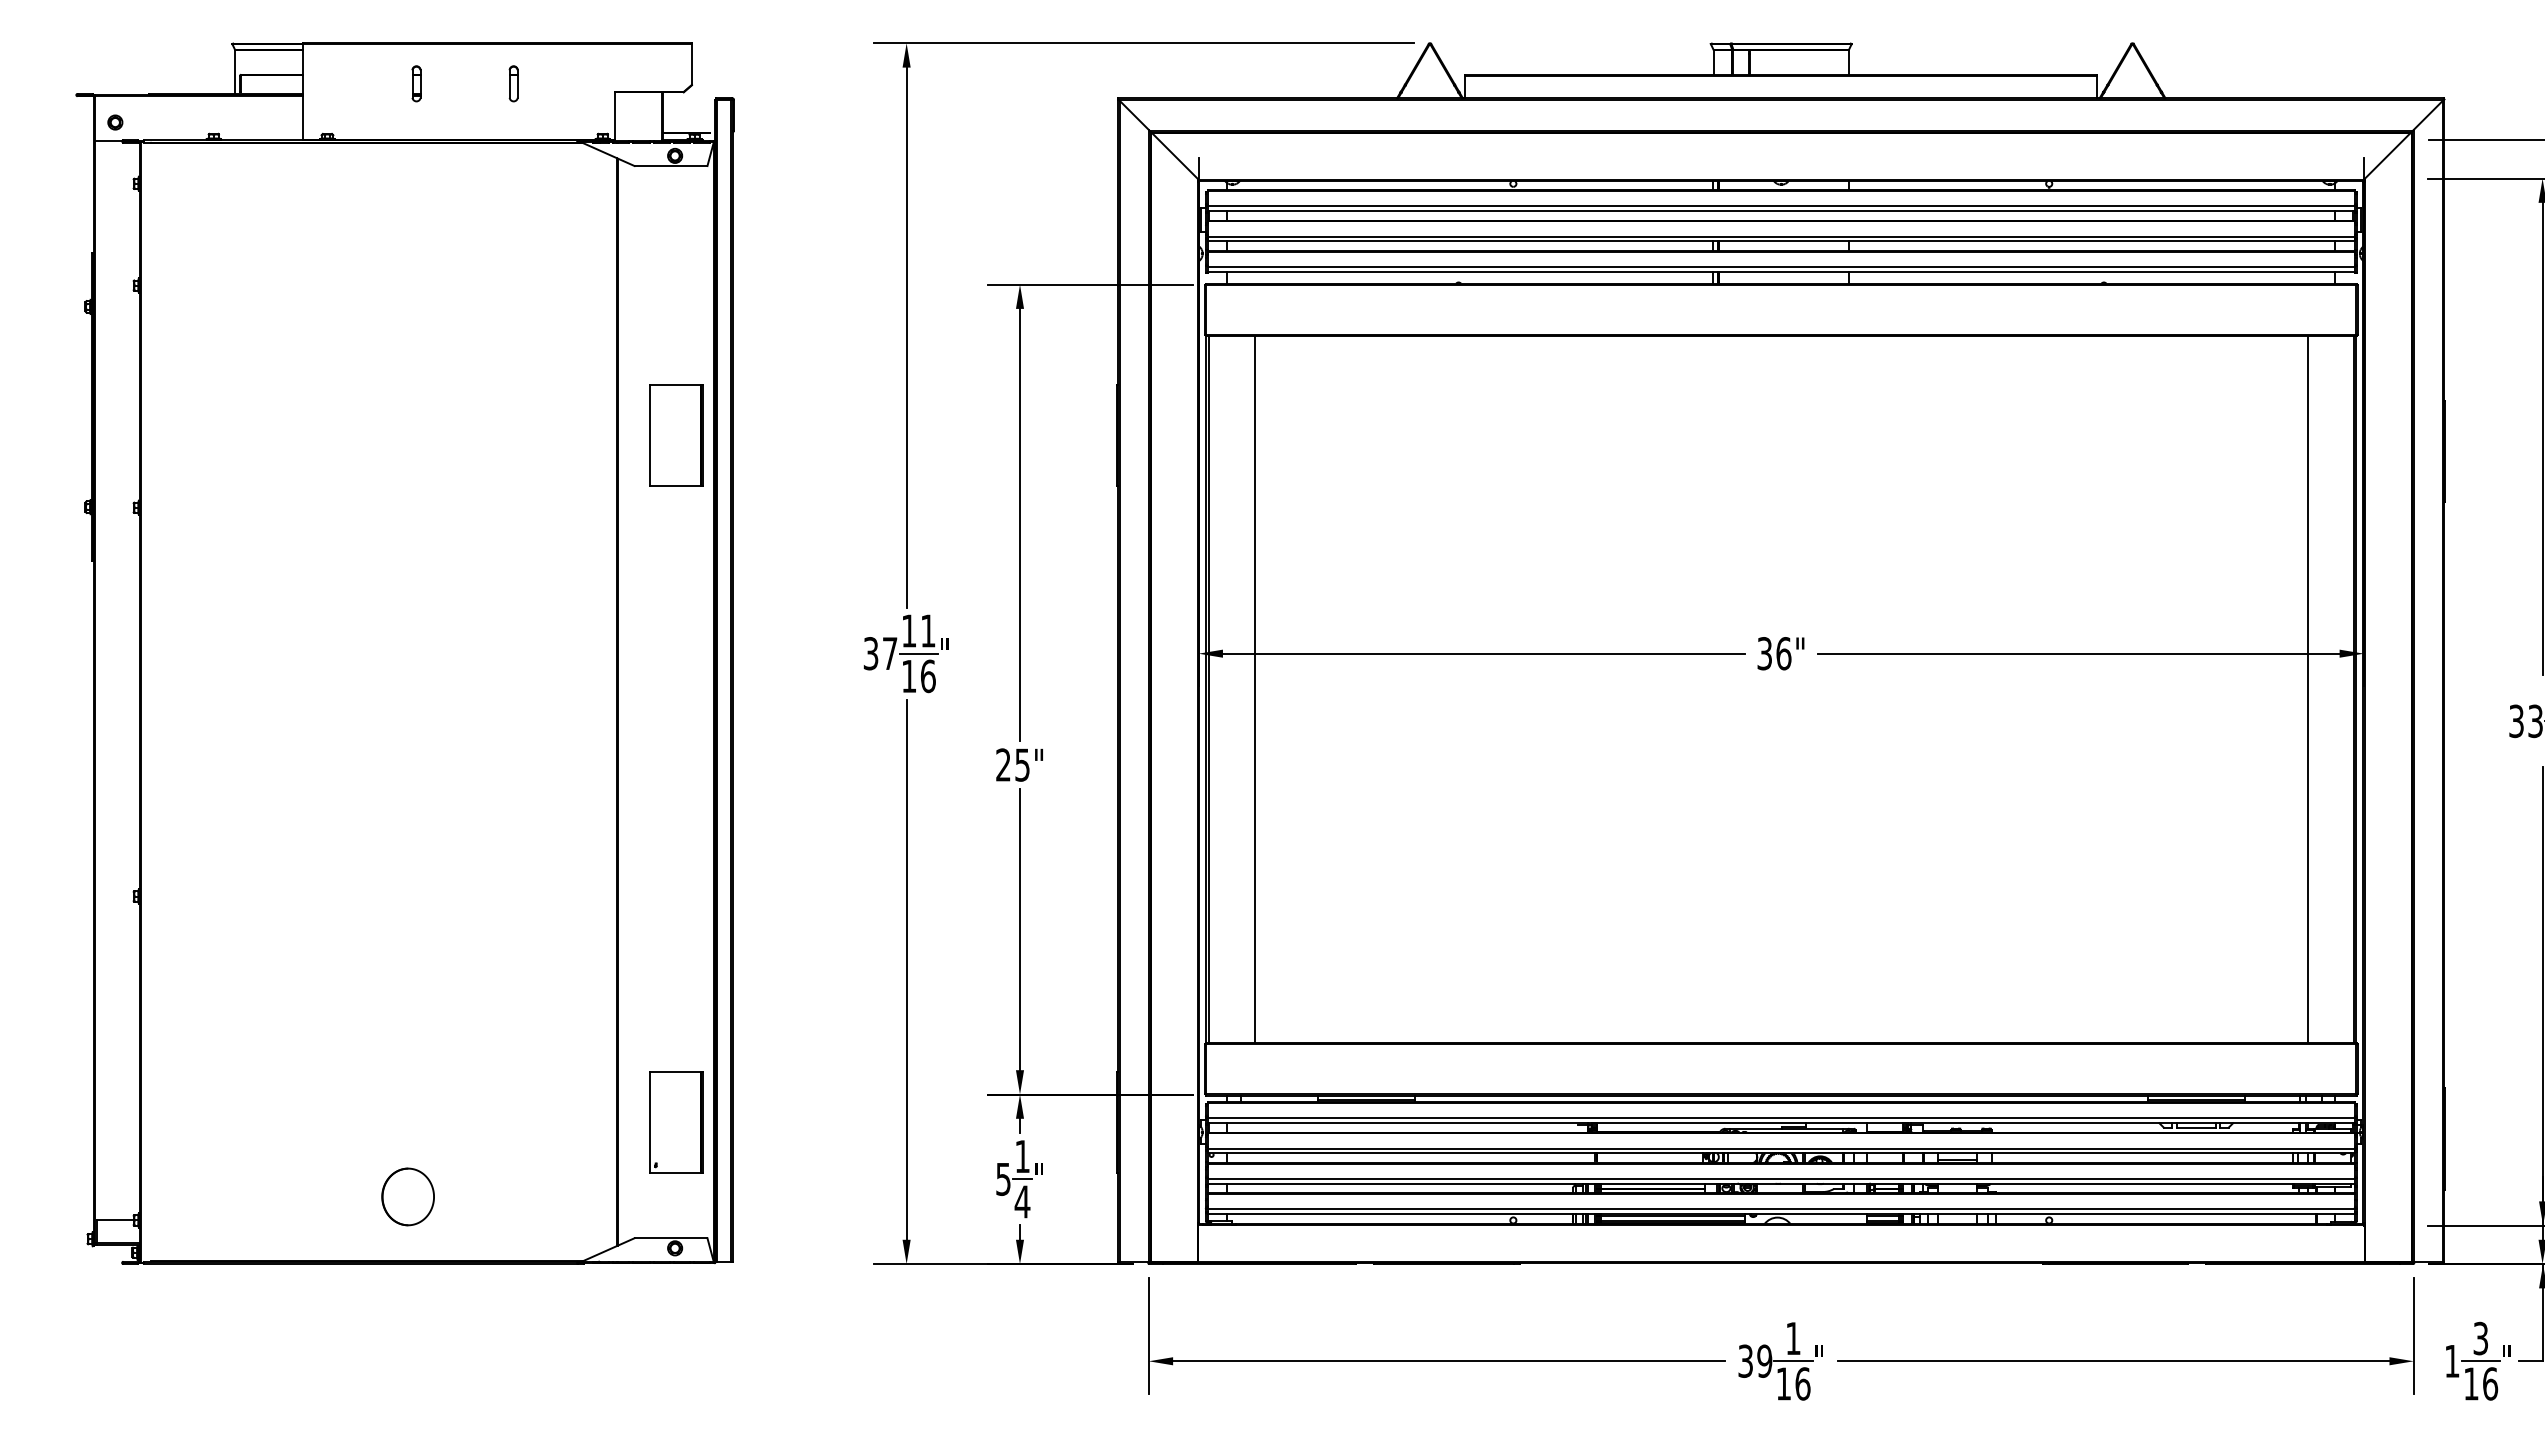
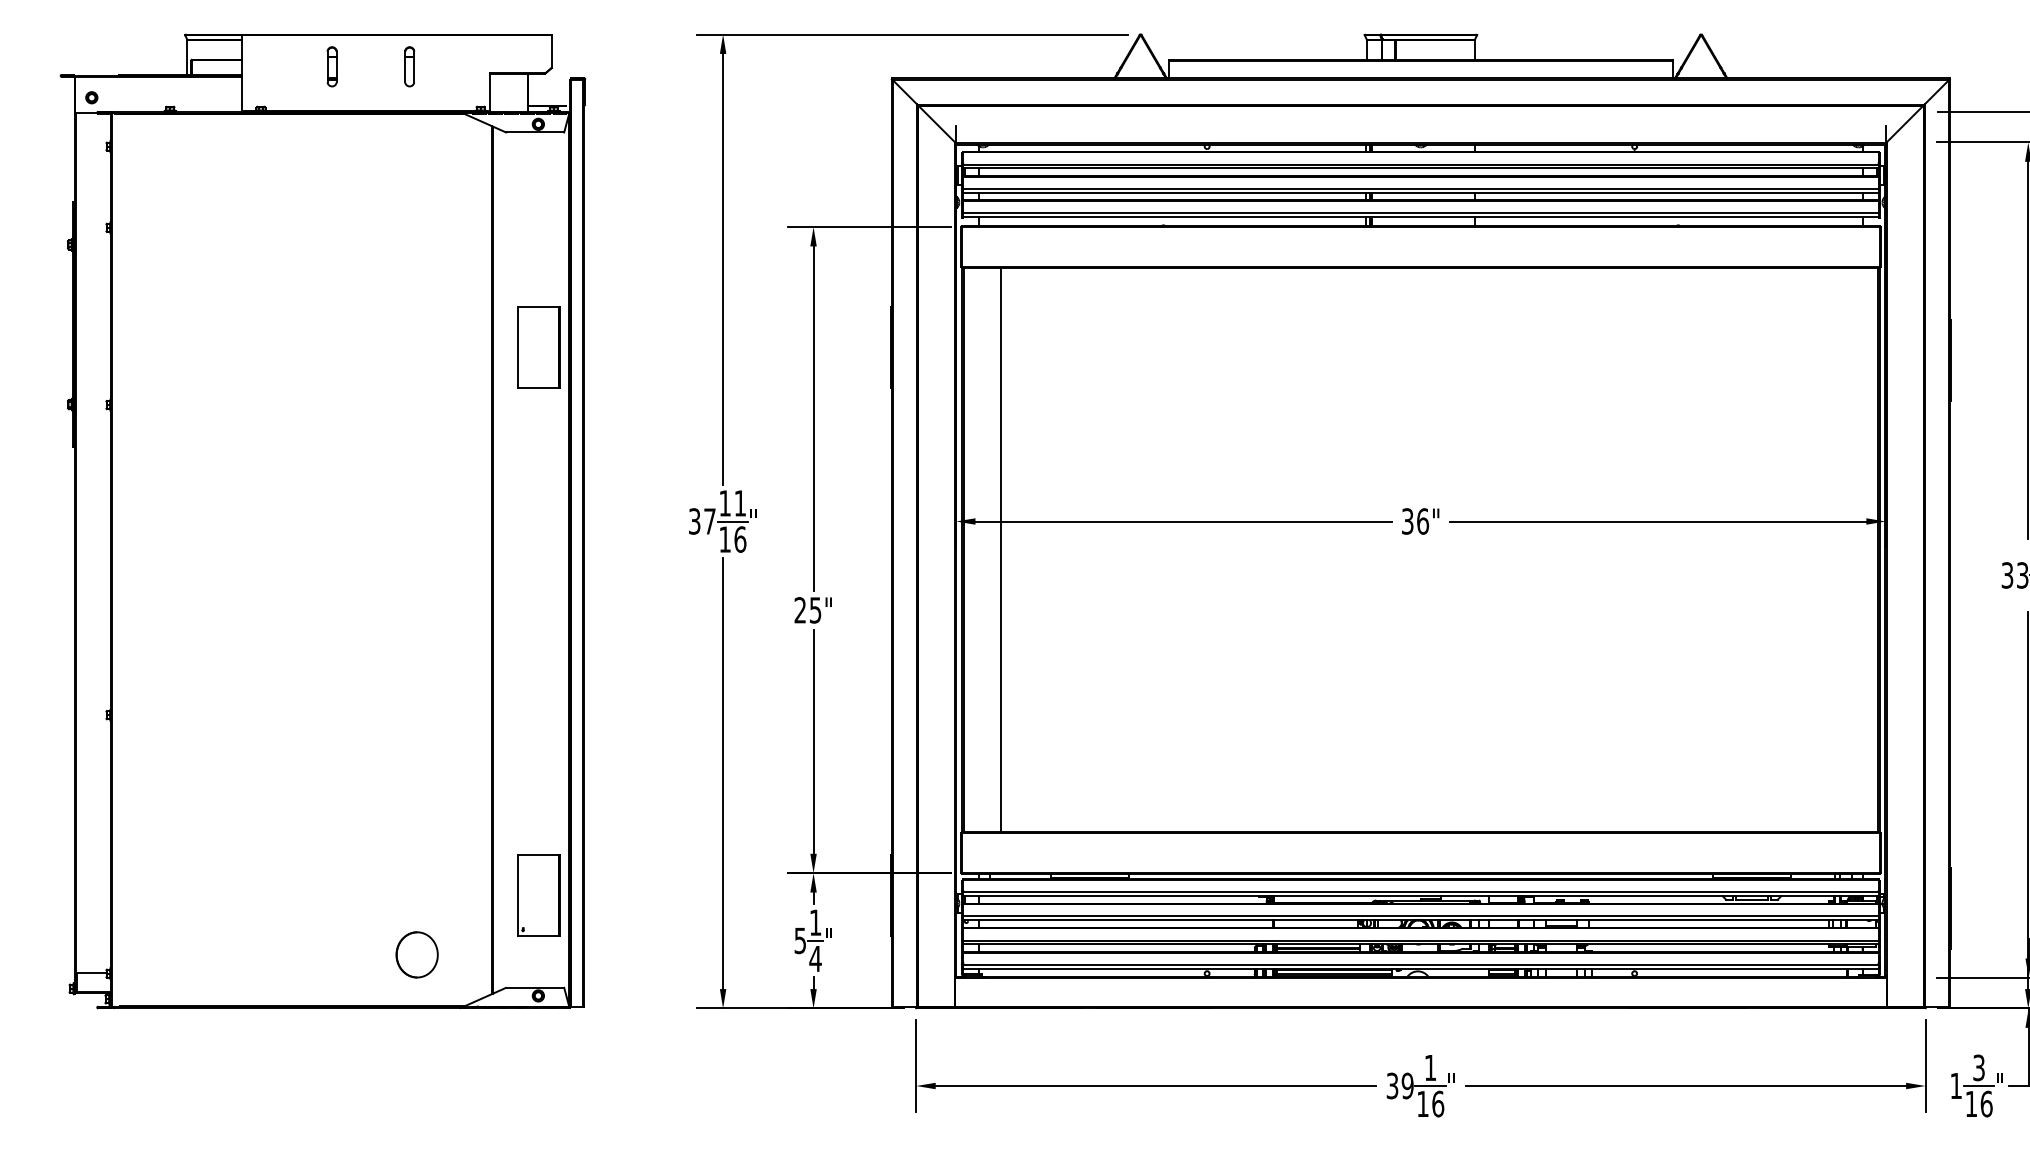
part: (416, 83) -> (332, 66), size x1.4
part: (513, 83) -> (409, 66), size x1.4
line: (2307, 689) -> (1840, 550), removed
part: (407, 1196) -> (416, 954), moved

